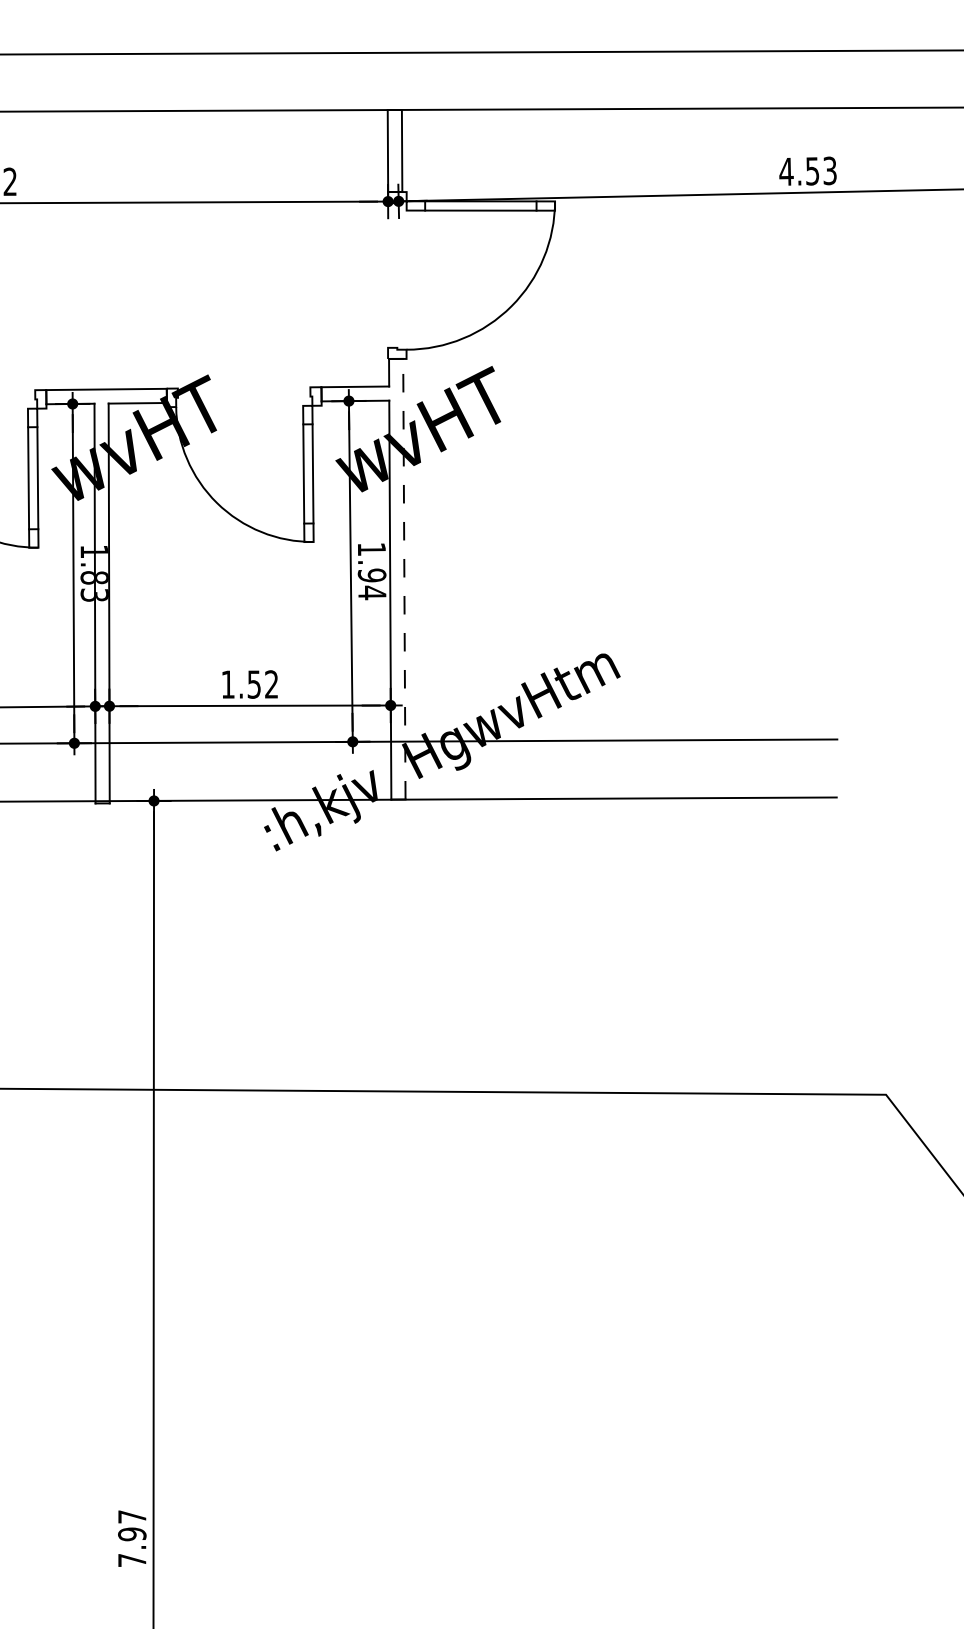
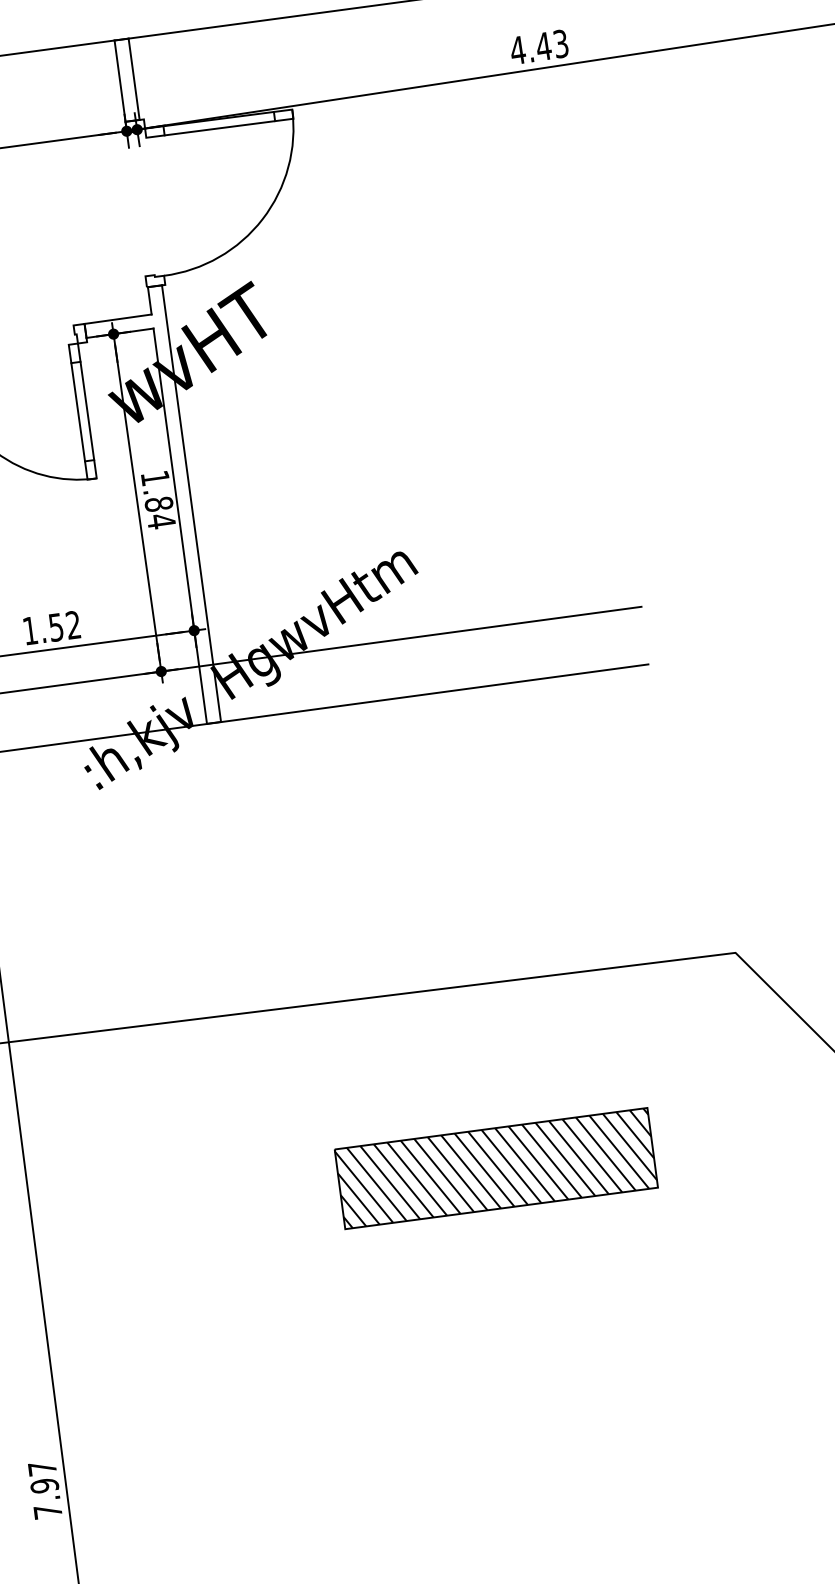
text: (812, 171) -> (543, 46), 4.53 -> 4.43
text: (371, 575) -> (158, 504), 1.94 -> 1.84
line: (404, 578) -> (191, 502), dashed -> solid
part: (620, 1277) -> (495, 1168), added

